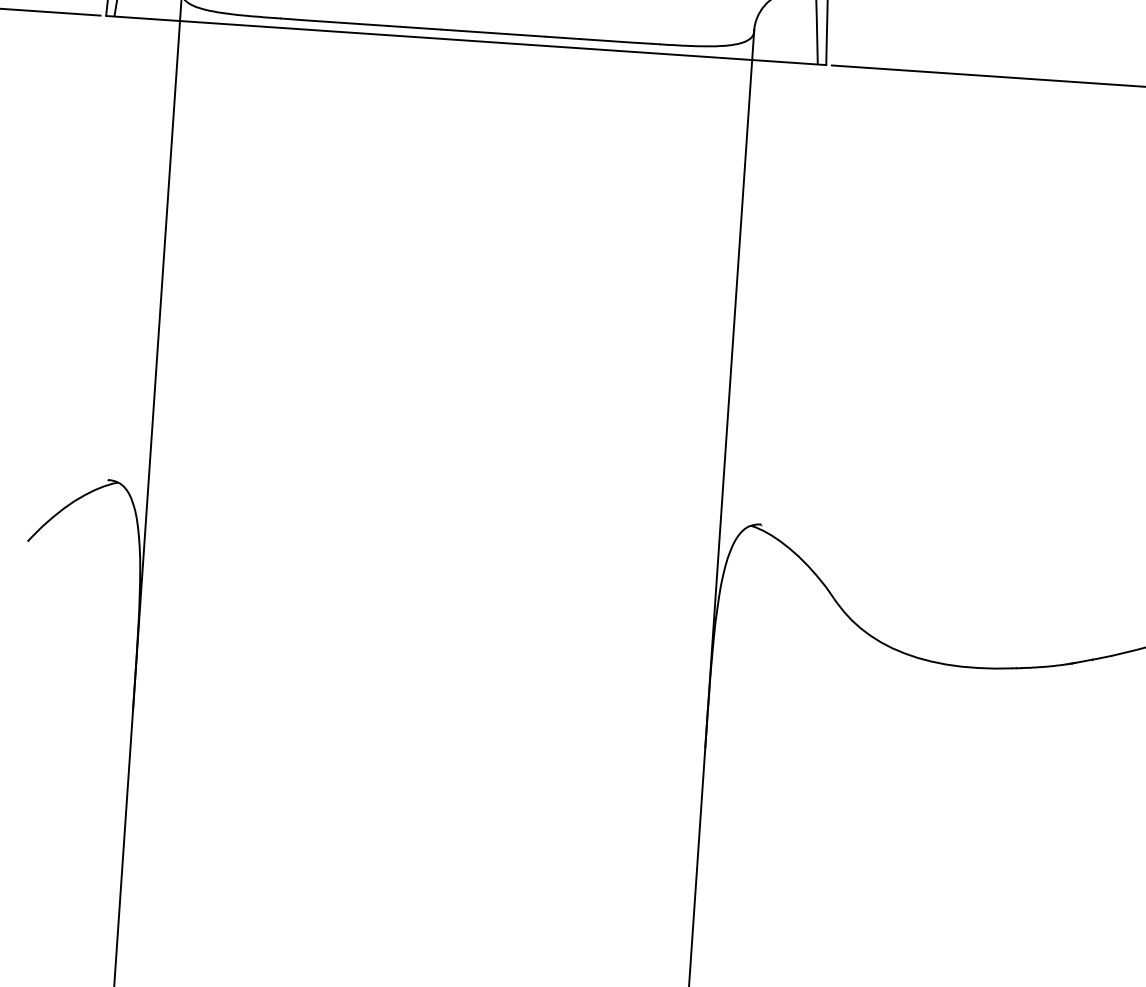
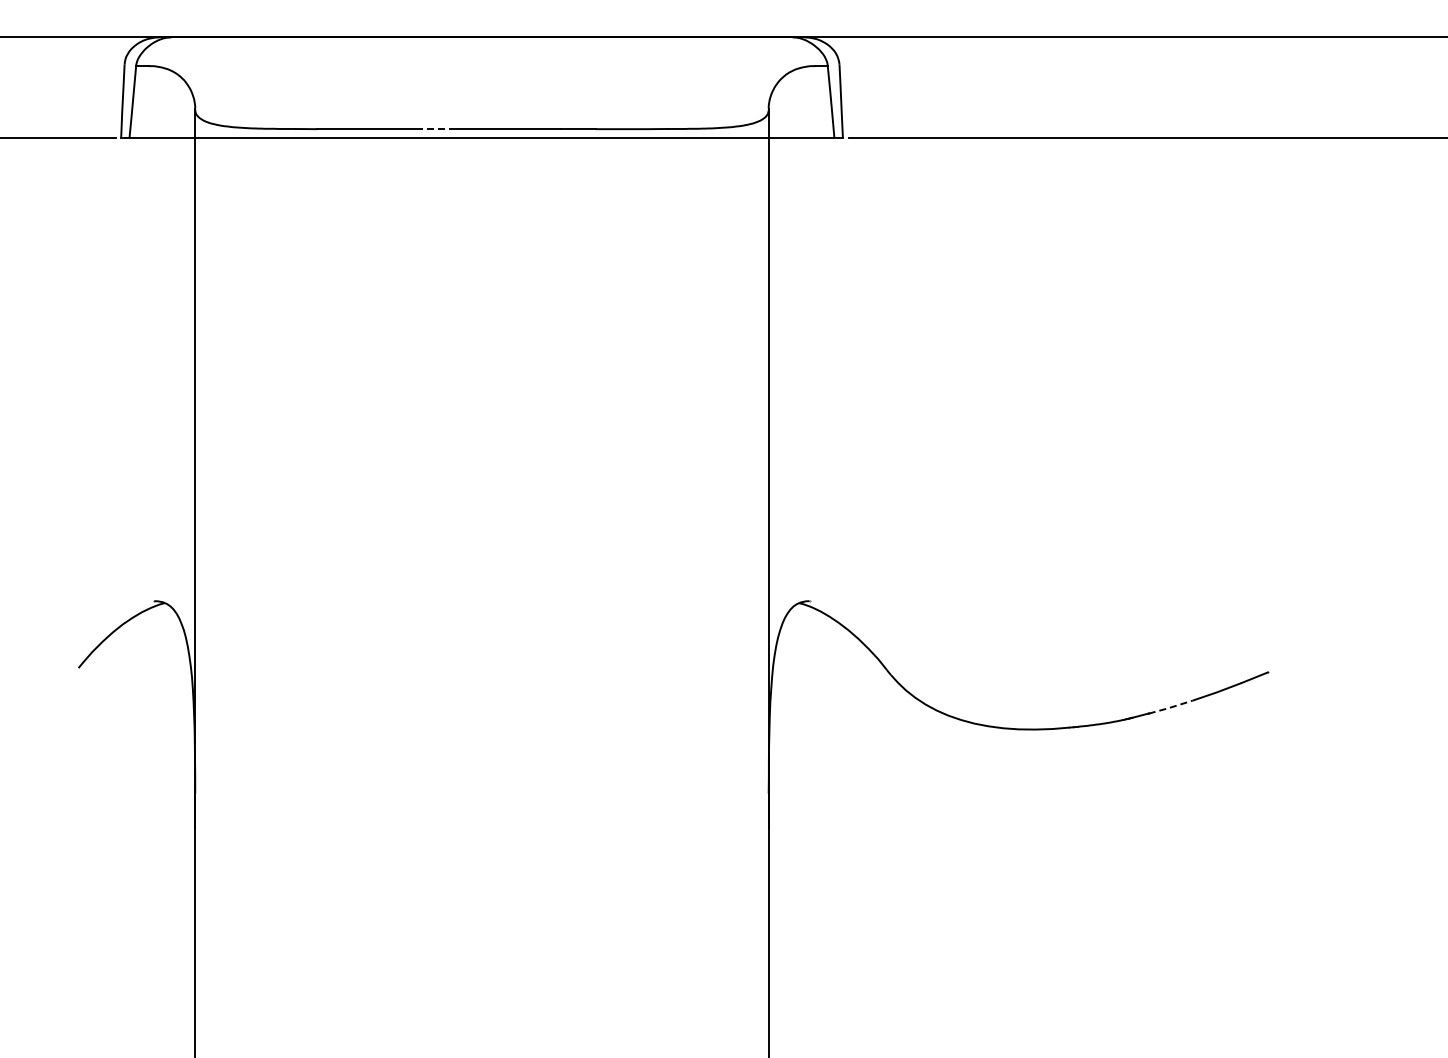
line: (422, 28) -> (437, 129), solid -> dashed
line: (1114, 655) -> (1170, 707), solid -> dashed

